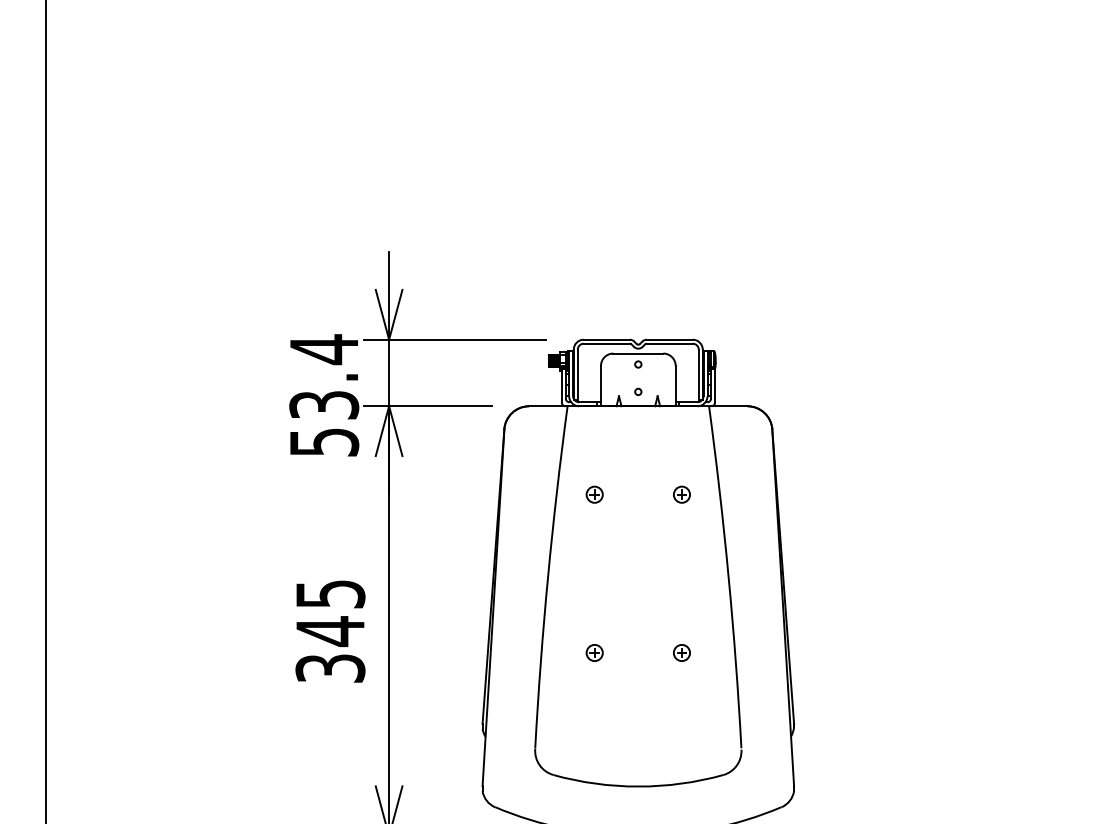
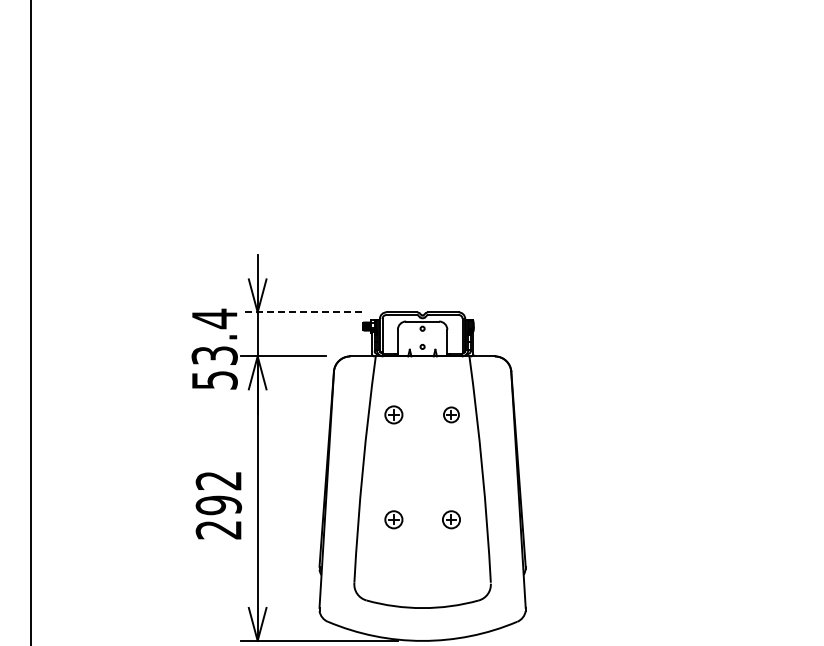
line: (453, 339) -> (300, 312), solid -> dashed
part: (594, 494) -> (393, 414), size x1.6
part: (681, 494) -> (451, 414), size x1.4
text: (329, 631) -> (218, 505), 345 -> 292
part: (594, 652) -> (393, 519), size x1.6
part: (681, 652) -> (451, 519), size x1.6

